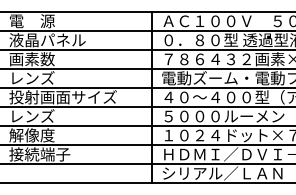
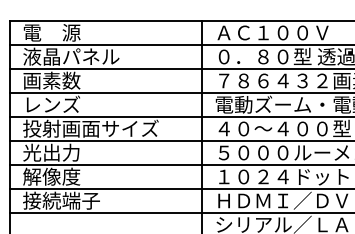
text: (31, 116) -> (51, 152), レンズ -> 光出力

